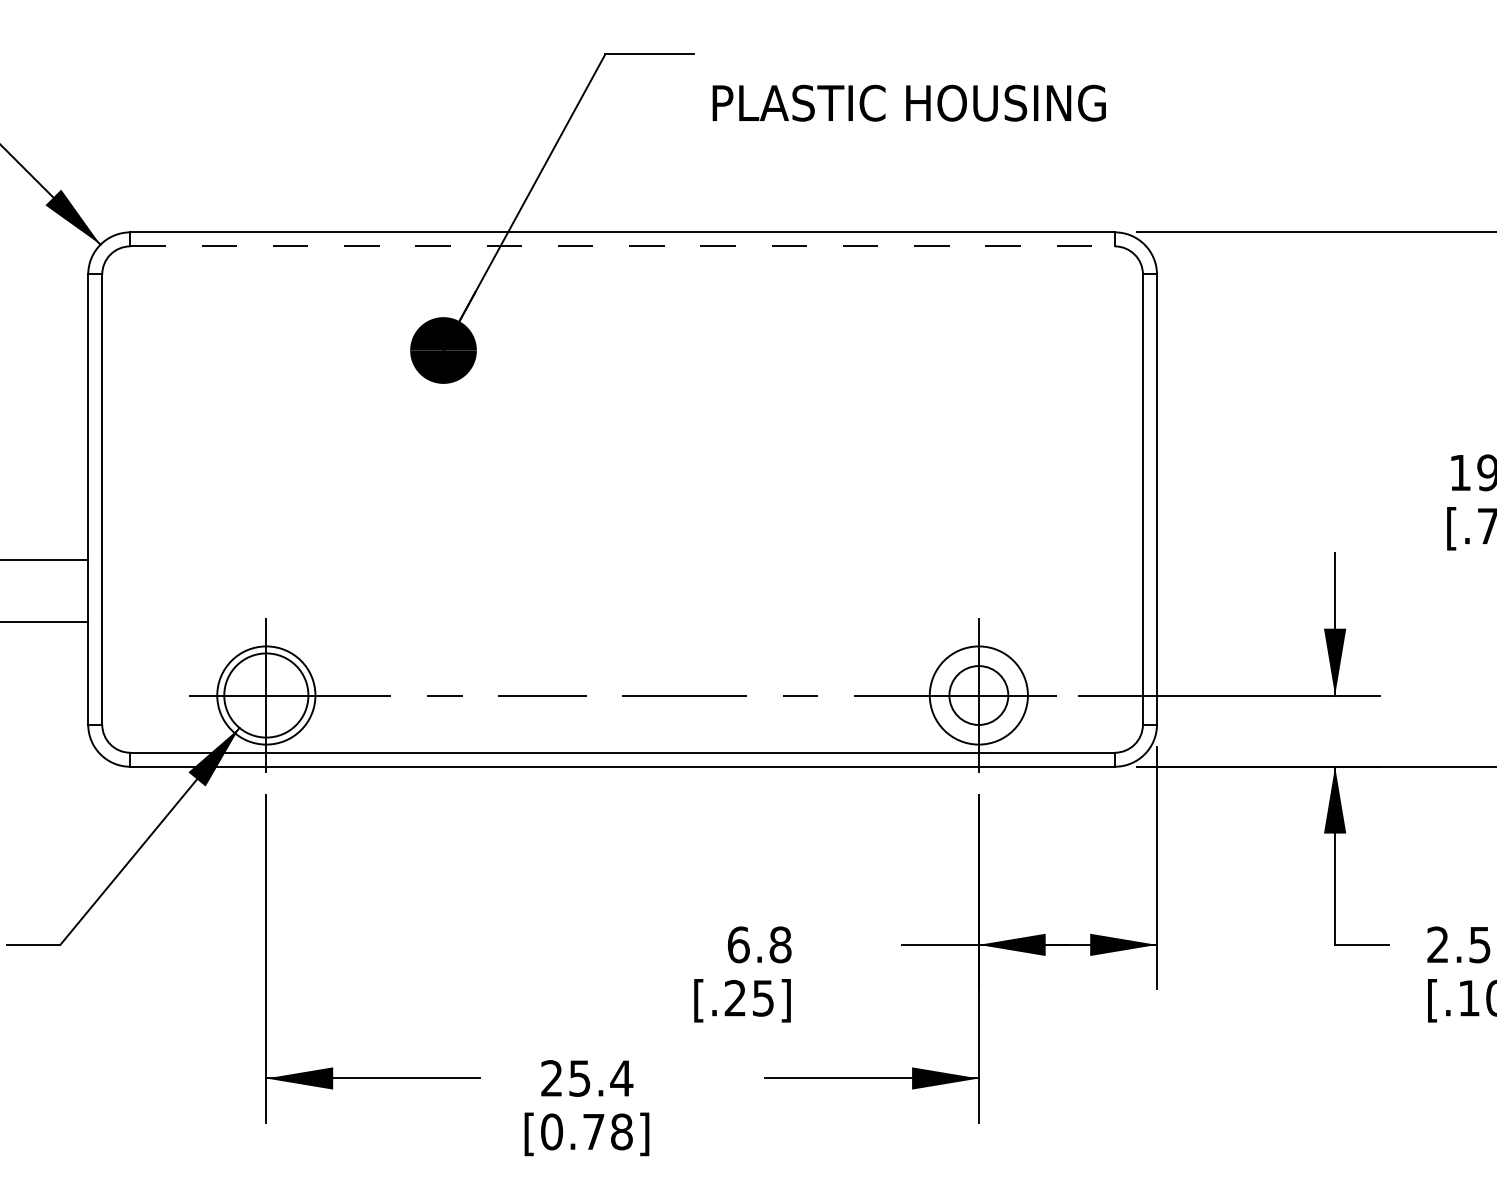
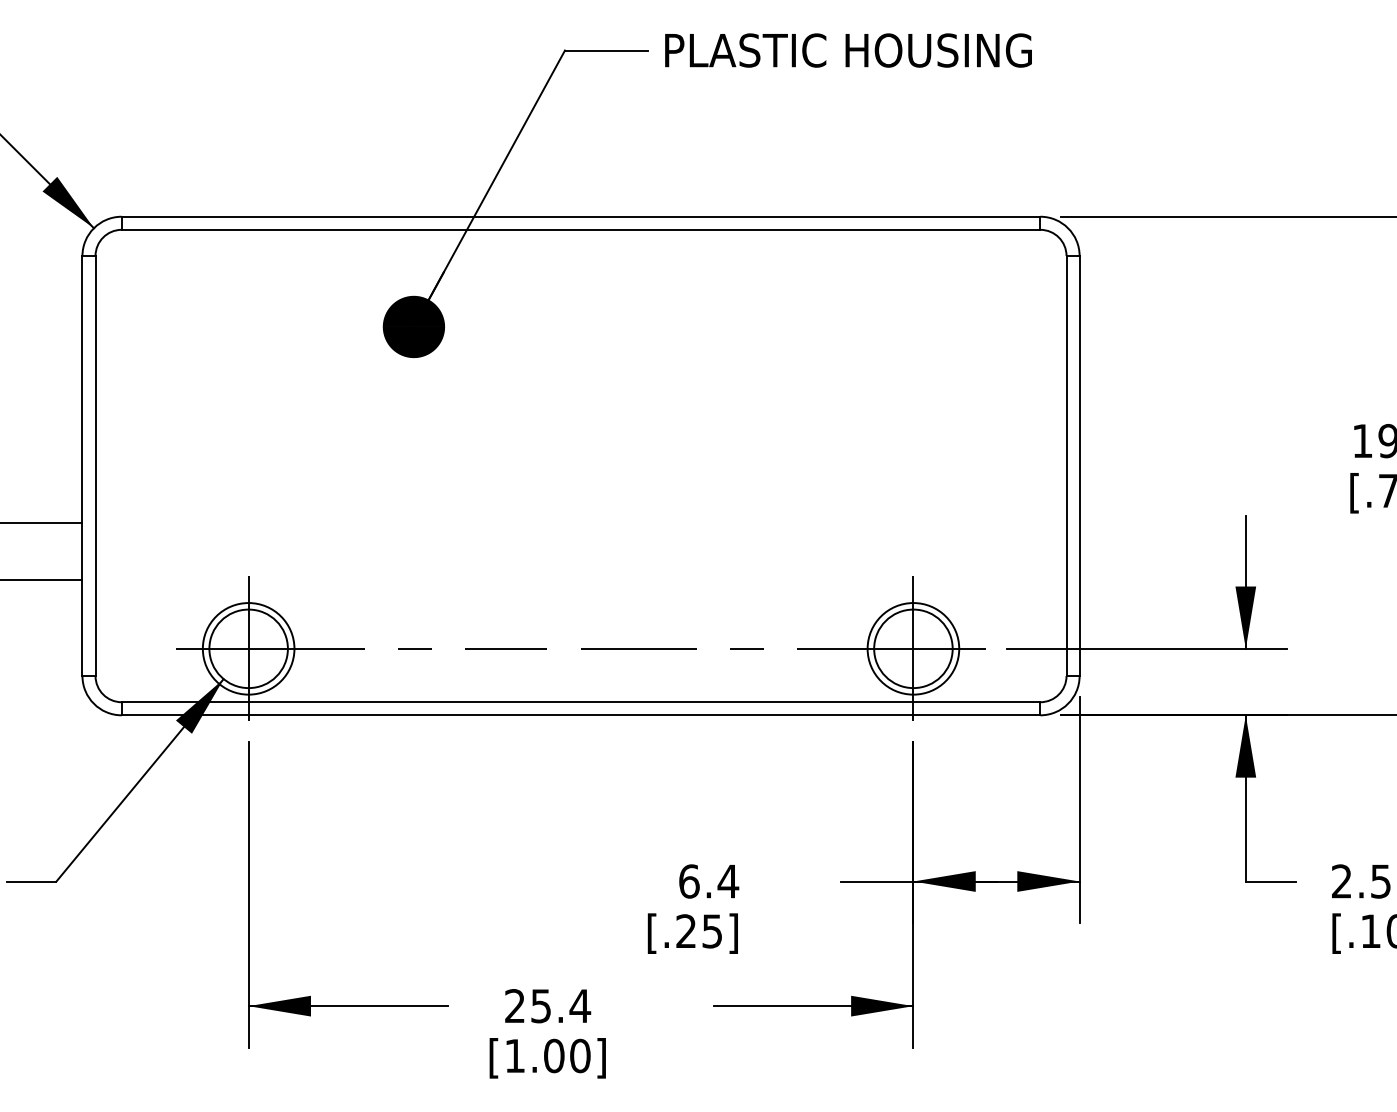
text: (908, 102) -> (847, 49), moved
line: (623, 246) -> (581, 229), dashed -> solid
circle: (978, 695) -> (913, 648), size x1.43
text: (780, 944) -> (728, 881), 6.8 -> 6.4
text: (586, 1131) -> (547, 1055), [0.78] -> [1.00]

